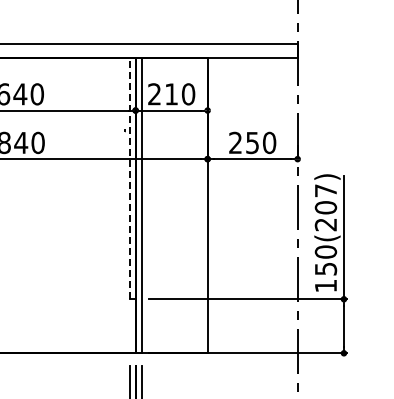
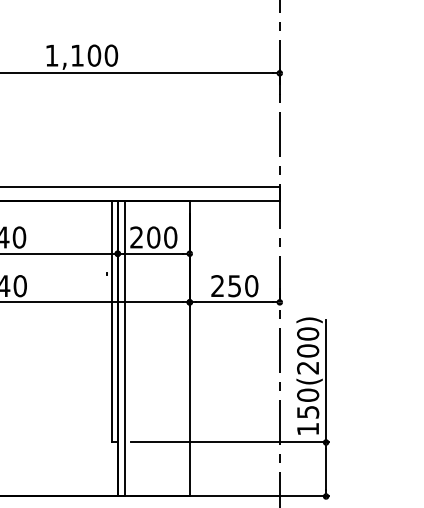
text: (171, 94) -> (153, 237), 210 -> 200
line: (130, 178) -> (112, 321), dashed -> solid
text: (326, 190) -> (308, 333), 150(207) -> 150(200)

